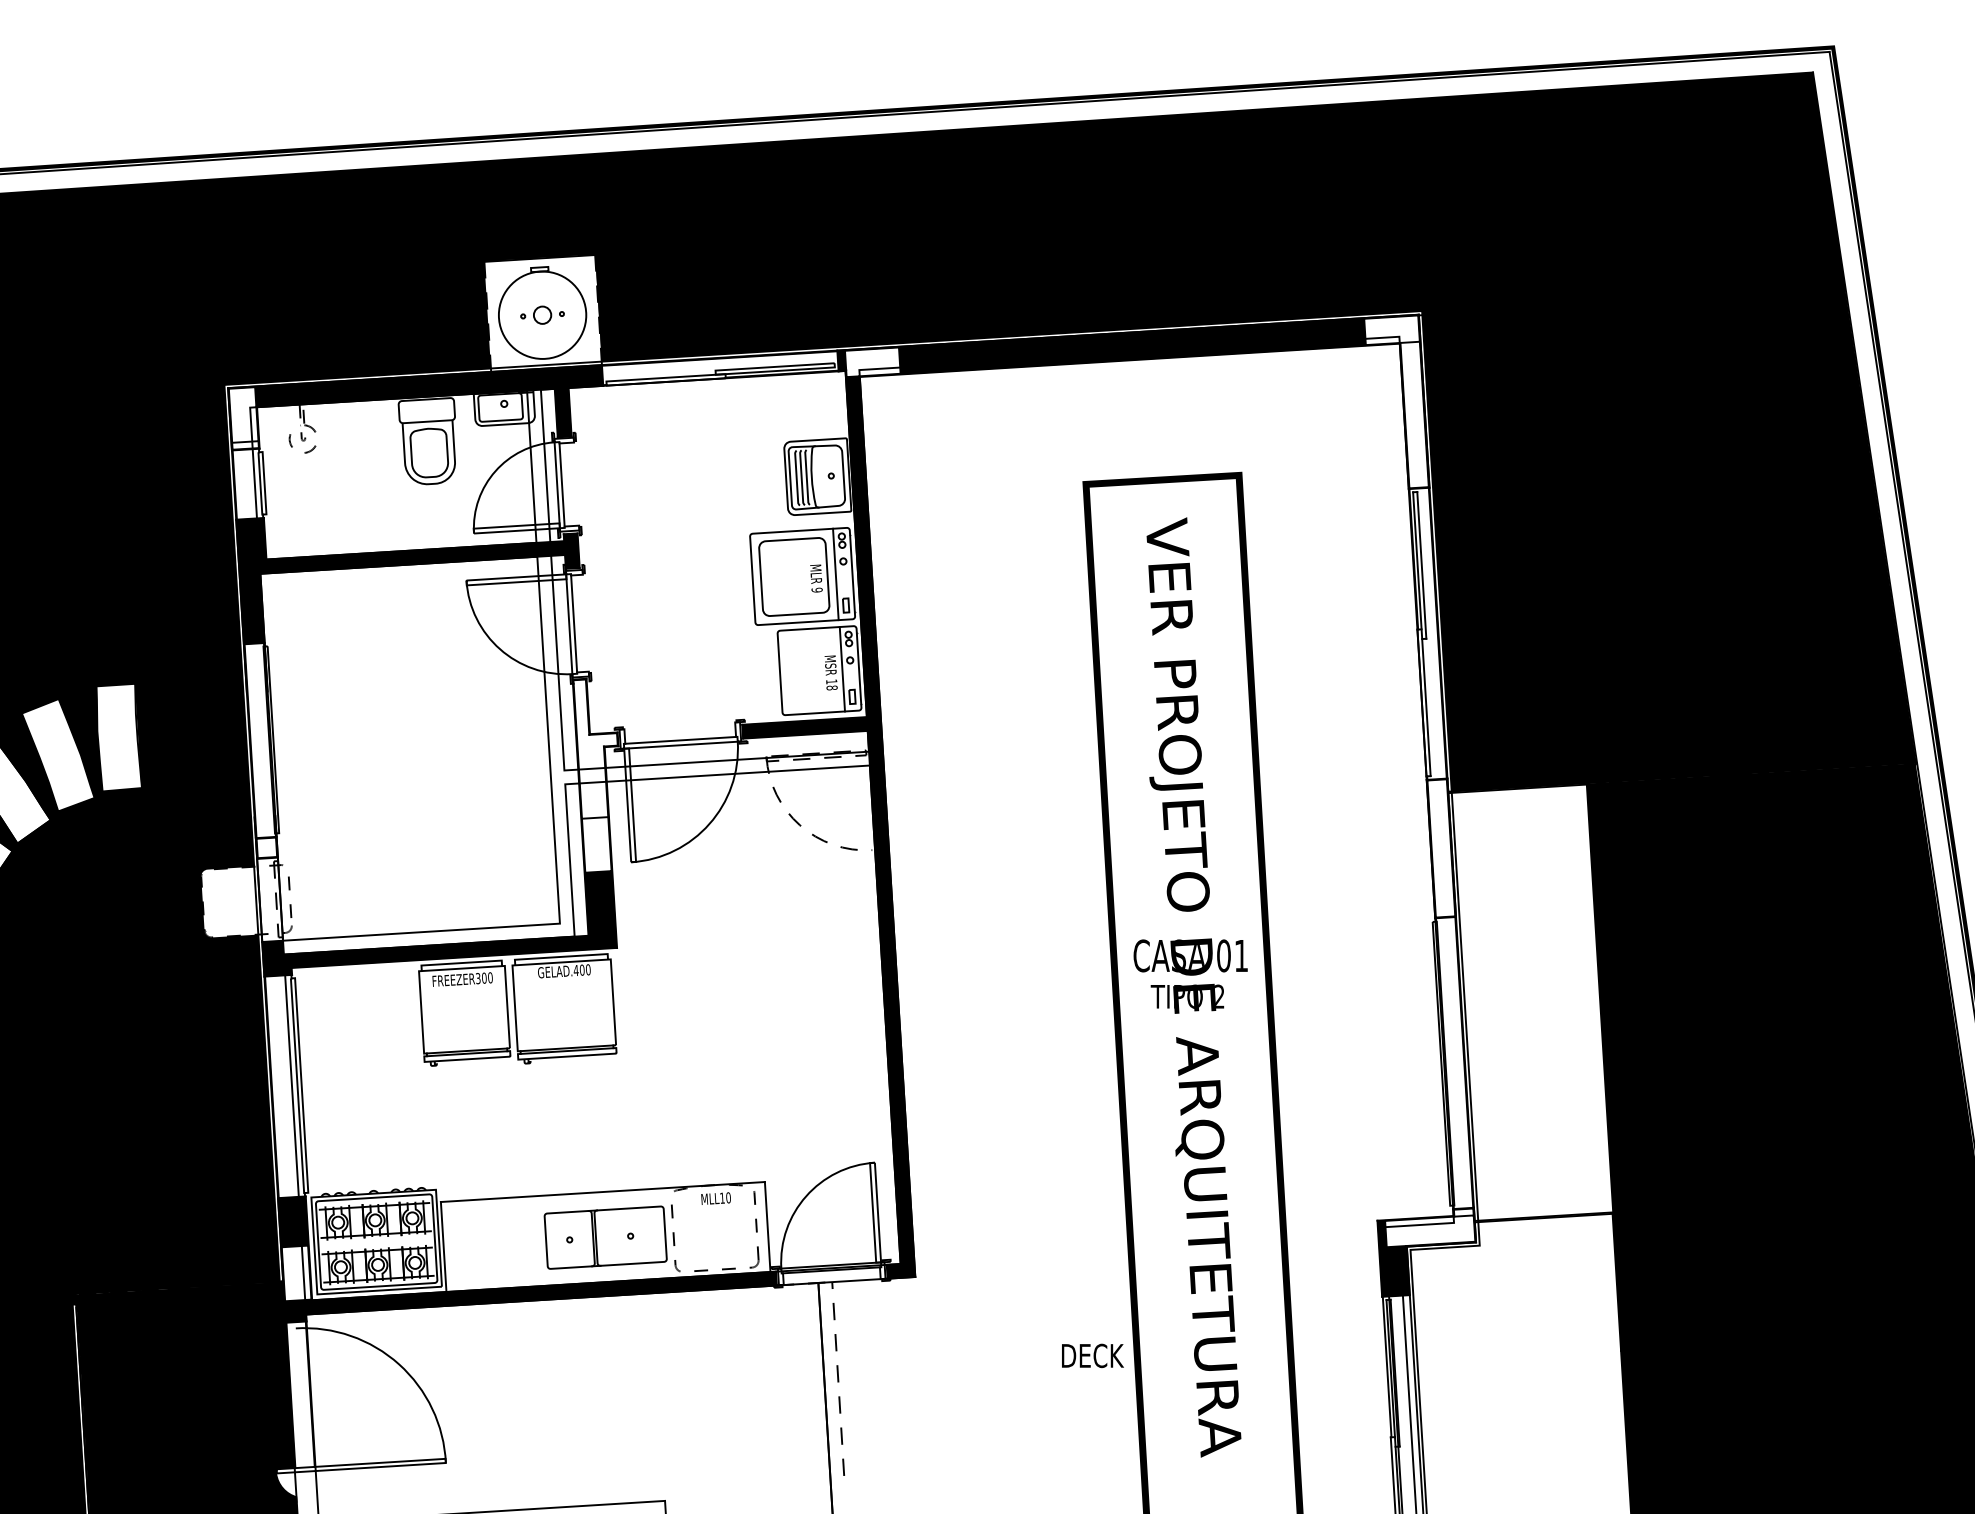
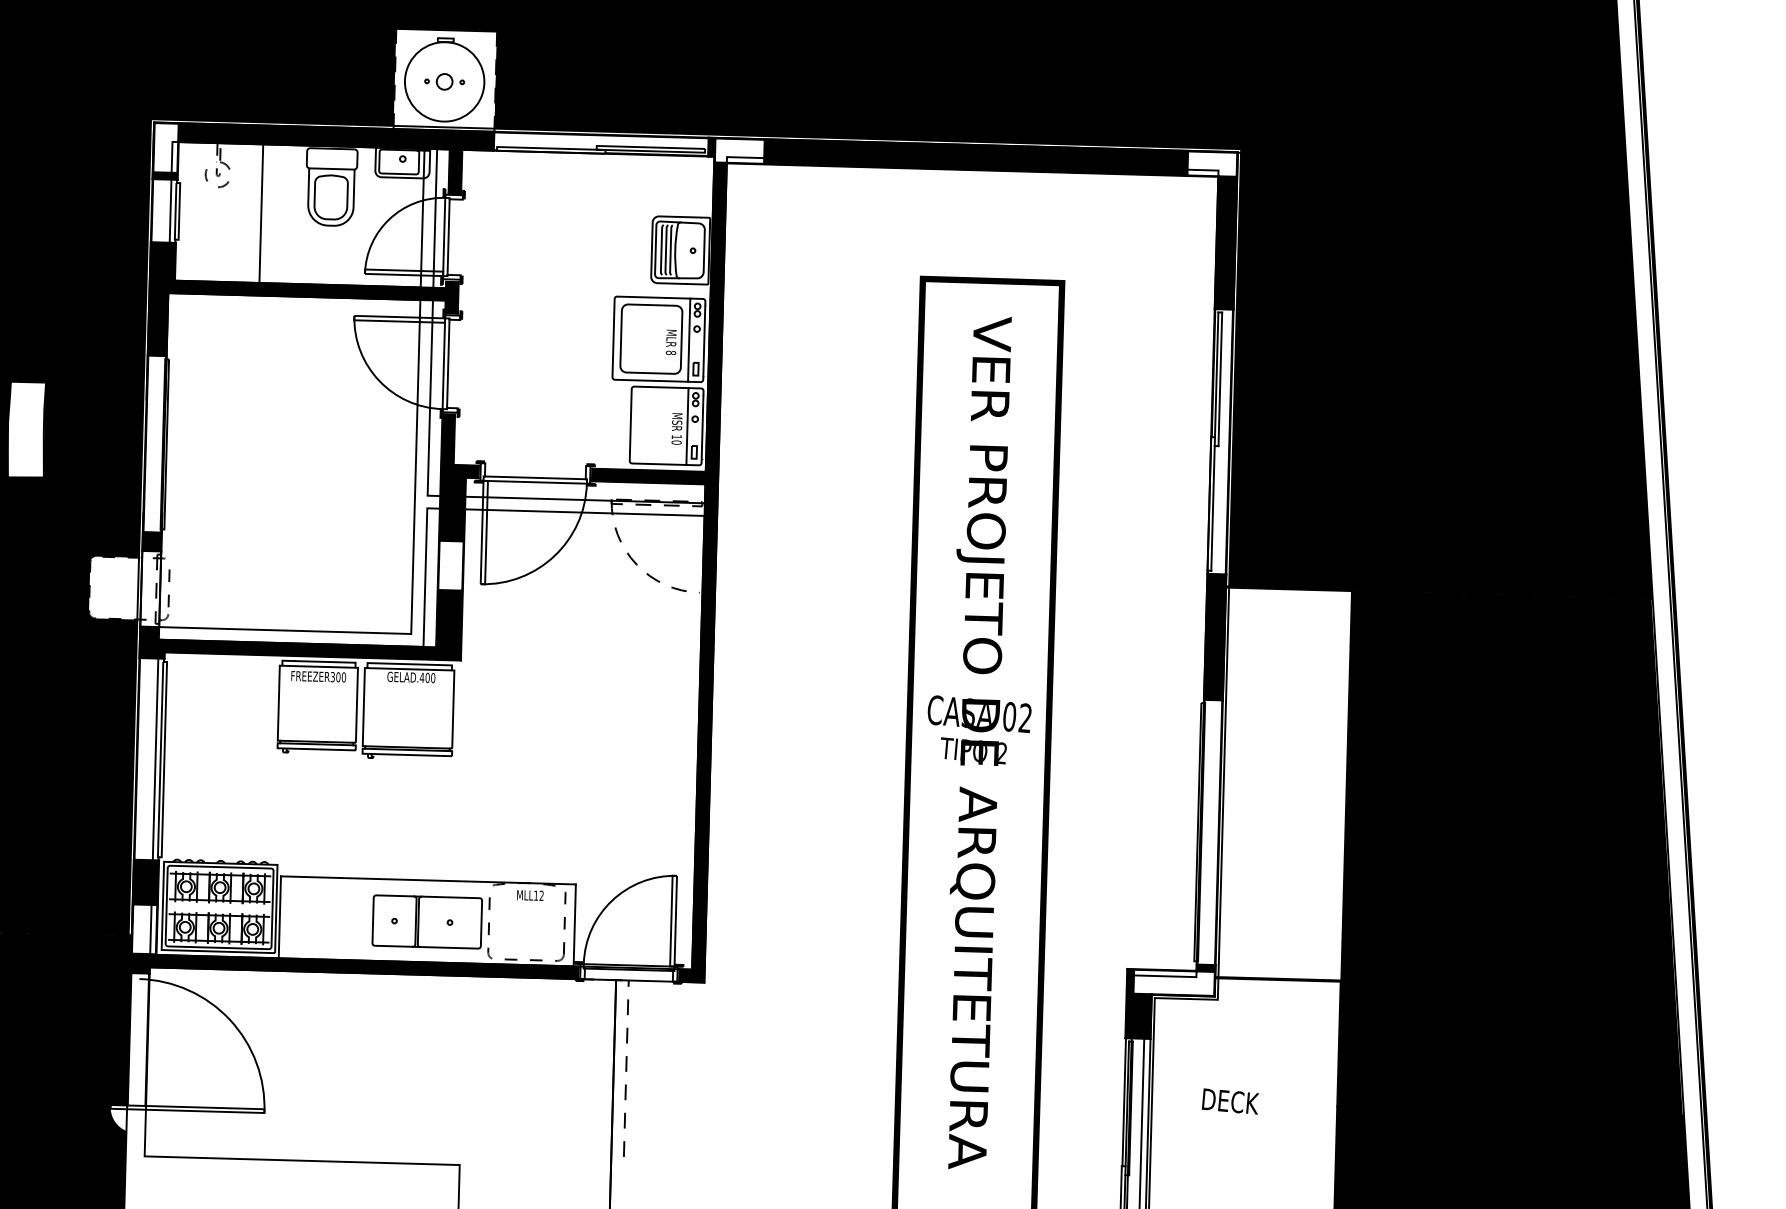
fill: (1414, 414) -> (1225, 242), added
fill: (245, 445) -> (165, 175), added
line: (354, 477) -> (261, 213), added
text: (816, 589) -> (670, 352), 9 -> 8
text: (831, 687) -> (676, 442), 18 -> 10
fill: (595, 748) -> (457, 478), added
fill: (266, 847) -> (151, 541), added
fill: (1441, 848) -> (1215, 637), added
text: (1240, 955) -> (1024, 717), 01 -> 02
text: (728, 1197) -> (541, 895), MLL10 -> MLL12
fill: (1463, 1212) -> (1205, 968), added
text: (1092, 1355) -> (1230, 1101), moved

